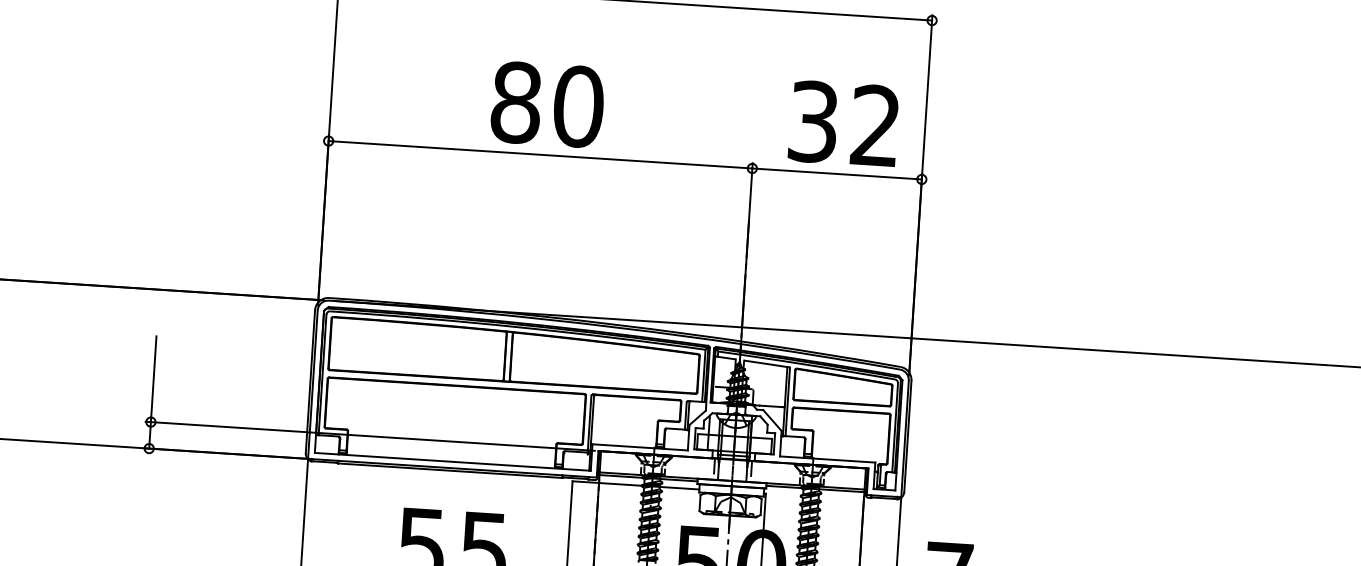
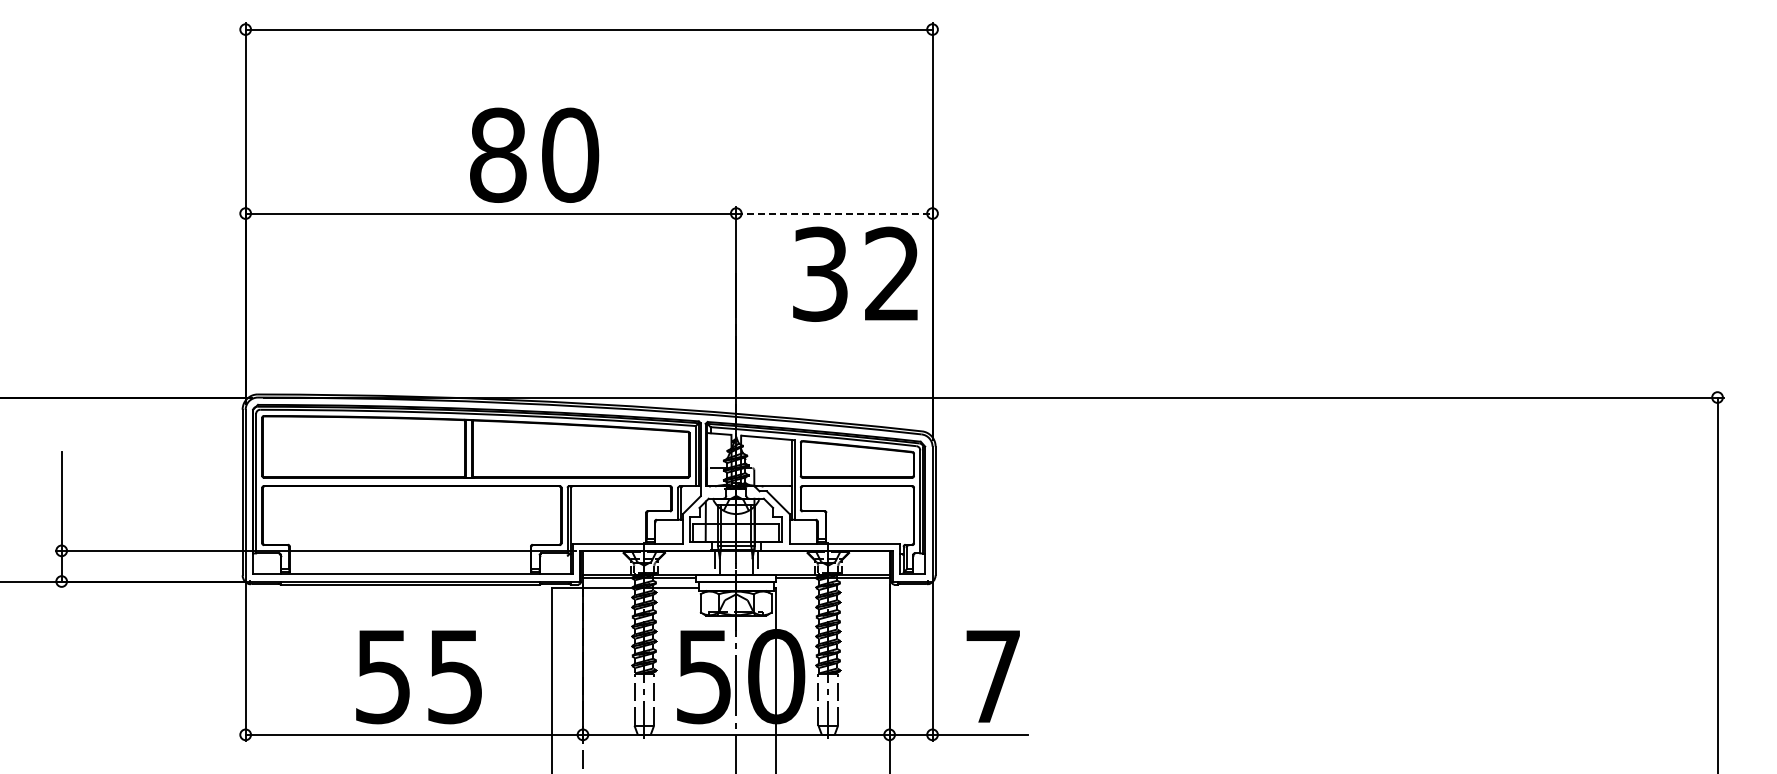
text: (547, 104) -> (534, 154), moved
text: (843, 123) -> (855, 273), moved
line: (837, 173) -> (834, 213), solid -> dashed

